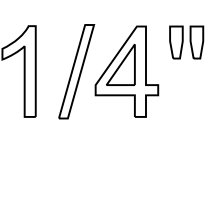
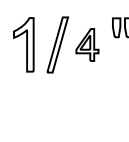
part: (127, 70) -> (87, 44), size x0.6

